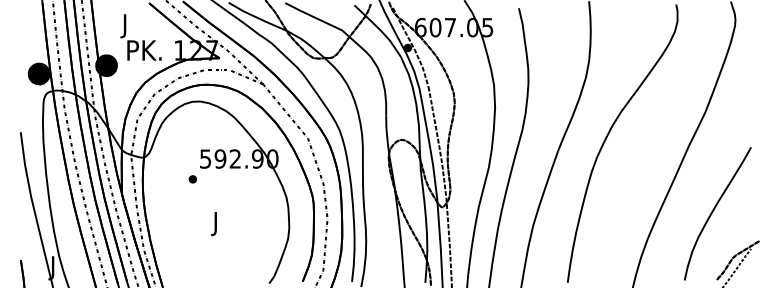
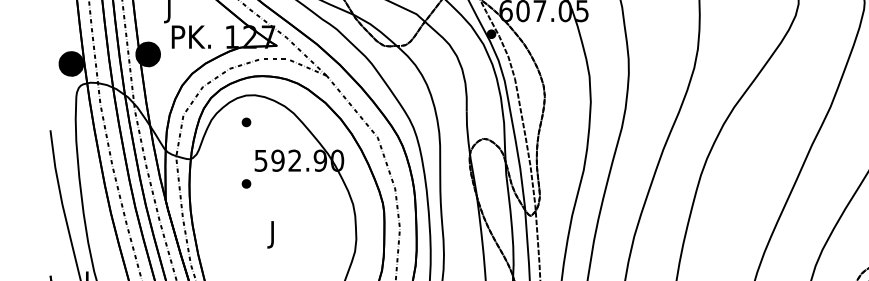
part: (192, 125) -> (246, 122), added

